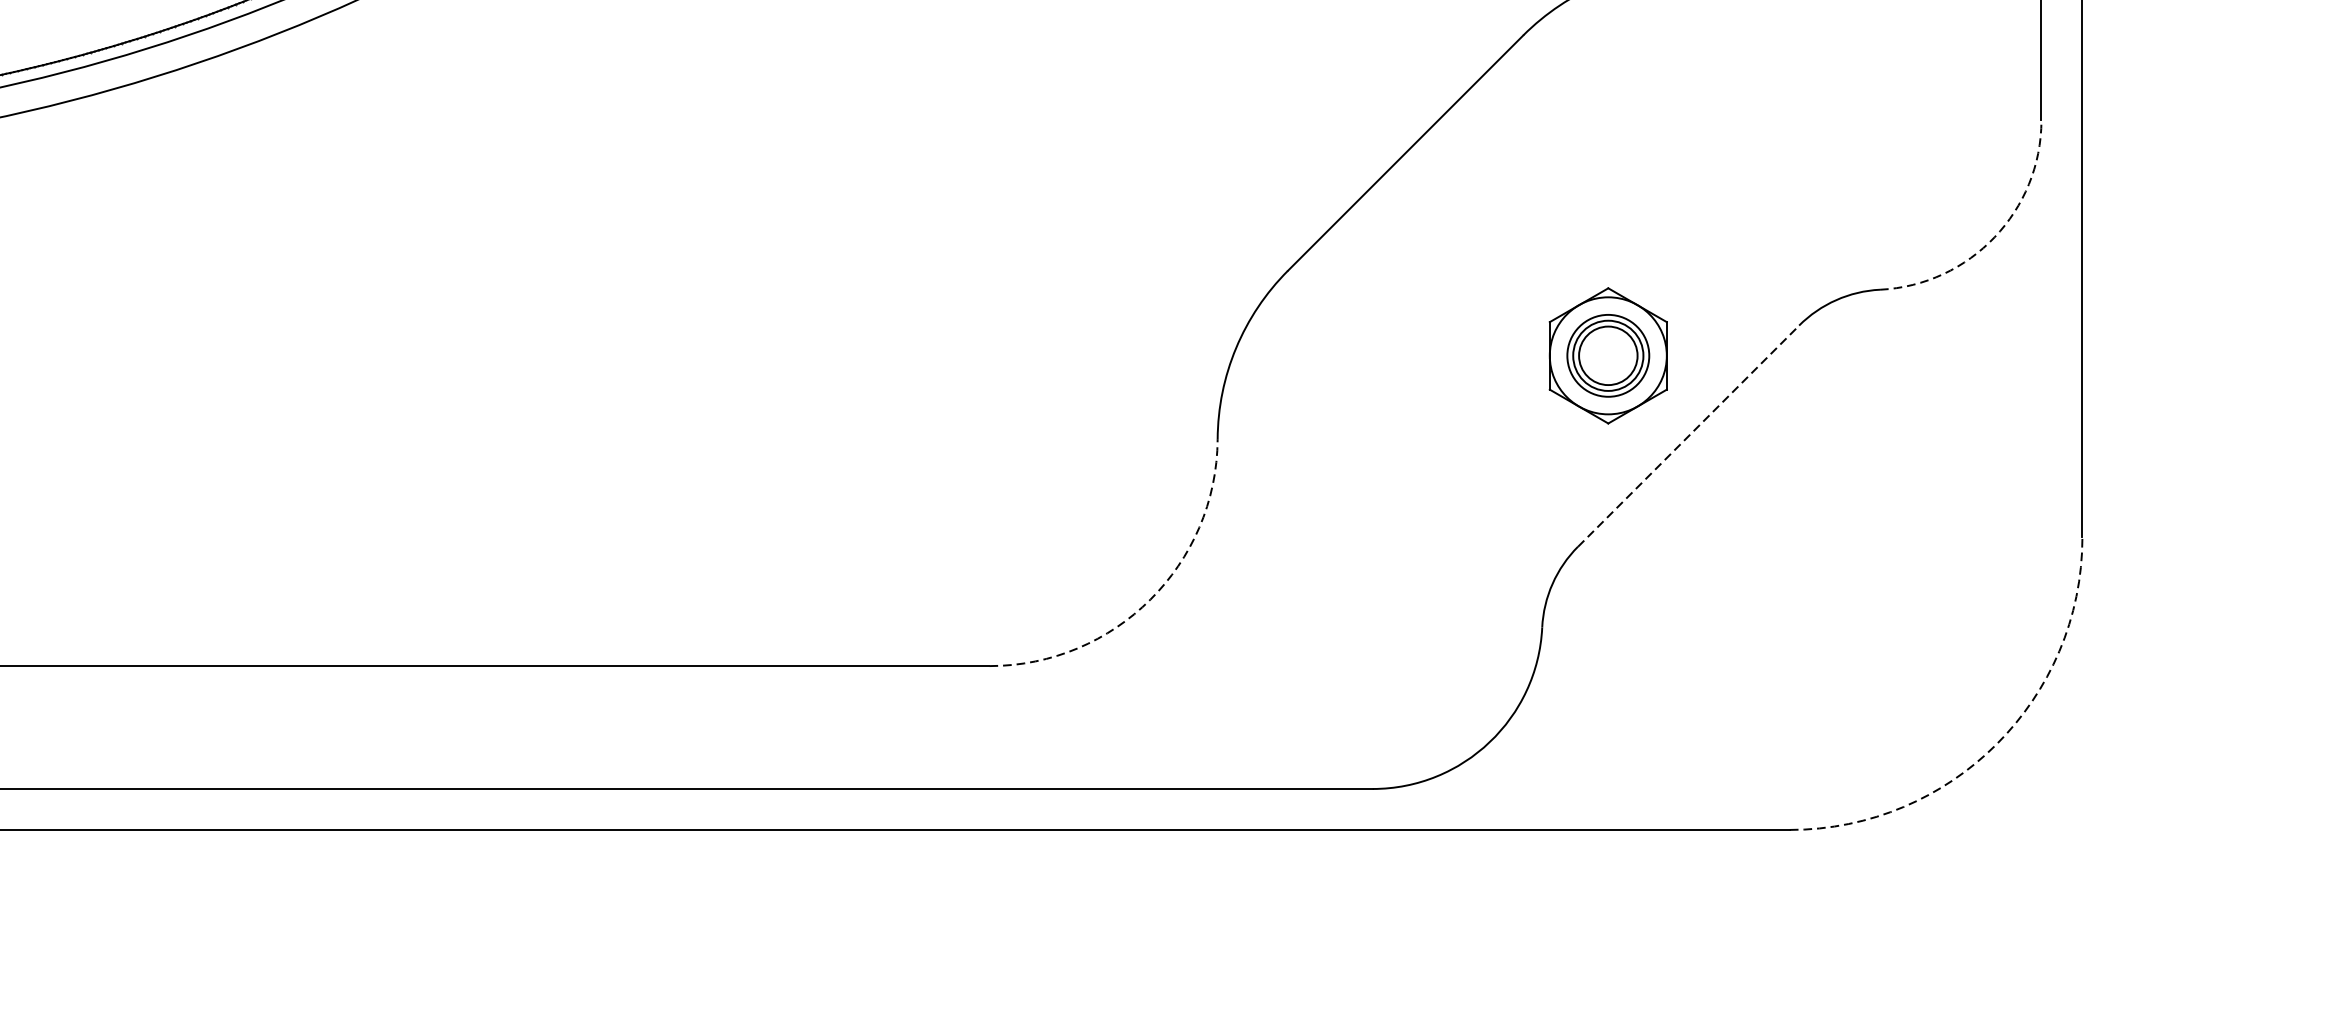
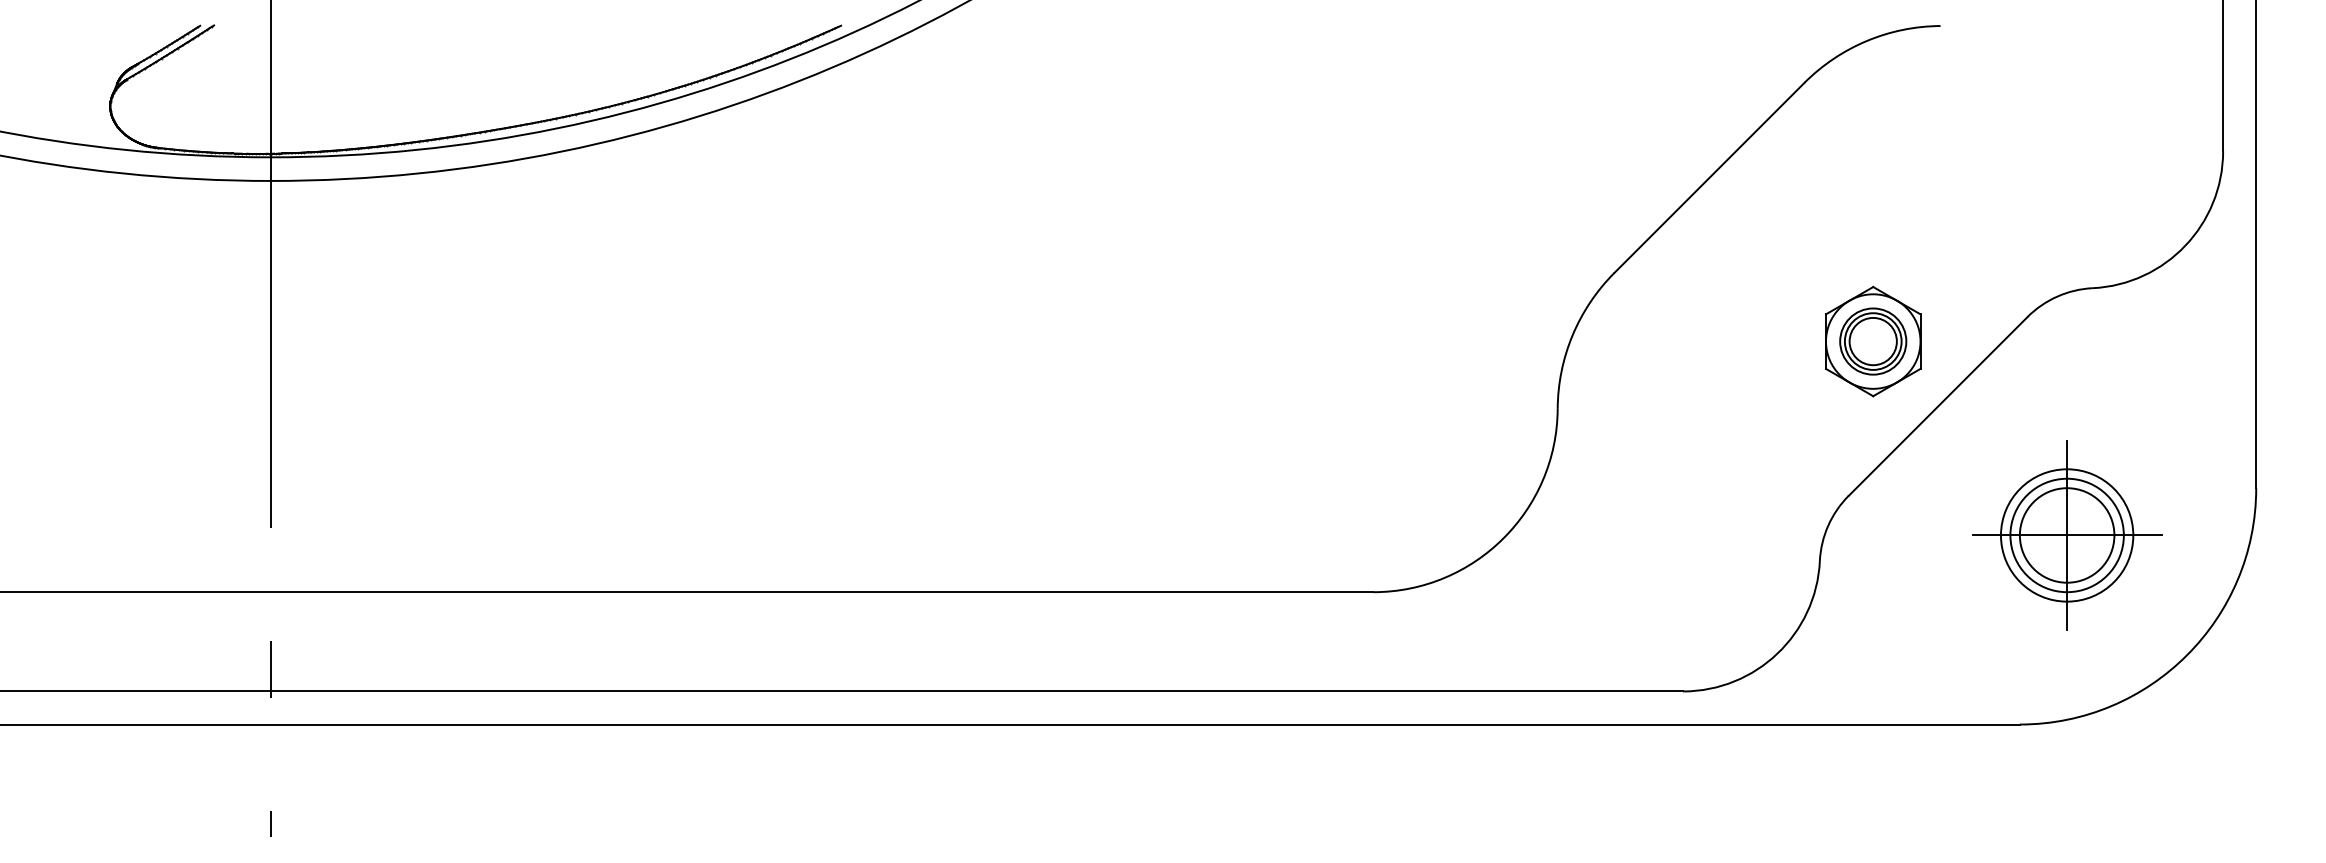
arc: (1994, 236) -> (2185, 245), dashed -> solid
line: (1689, 436) -> (1938, 406), dashed -> solid
part: (1848, 595) -> (2067, 535), added
arc: (1150, 599) -> (1503, 538), dashed -> solid
arc: (1996, 744) -> (2186, 655), dashed -> solid

